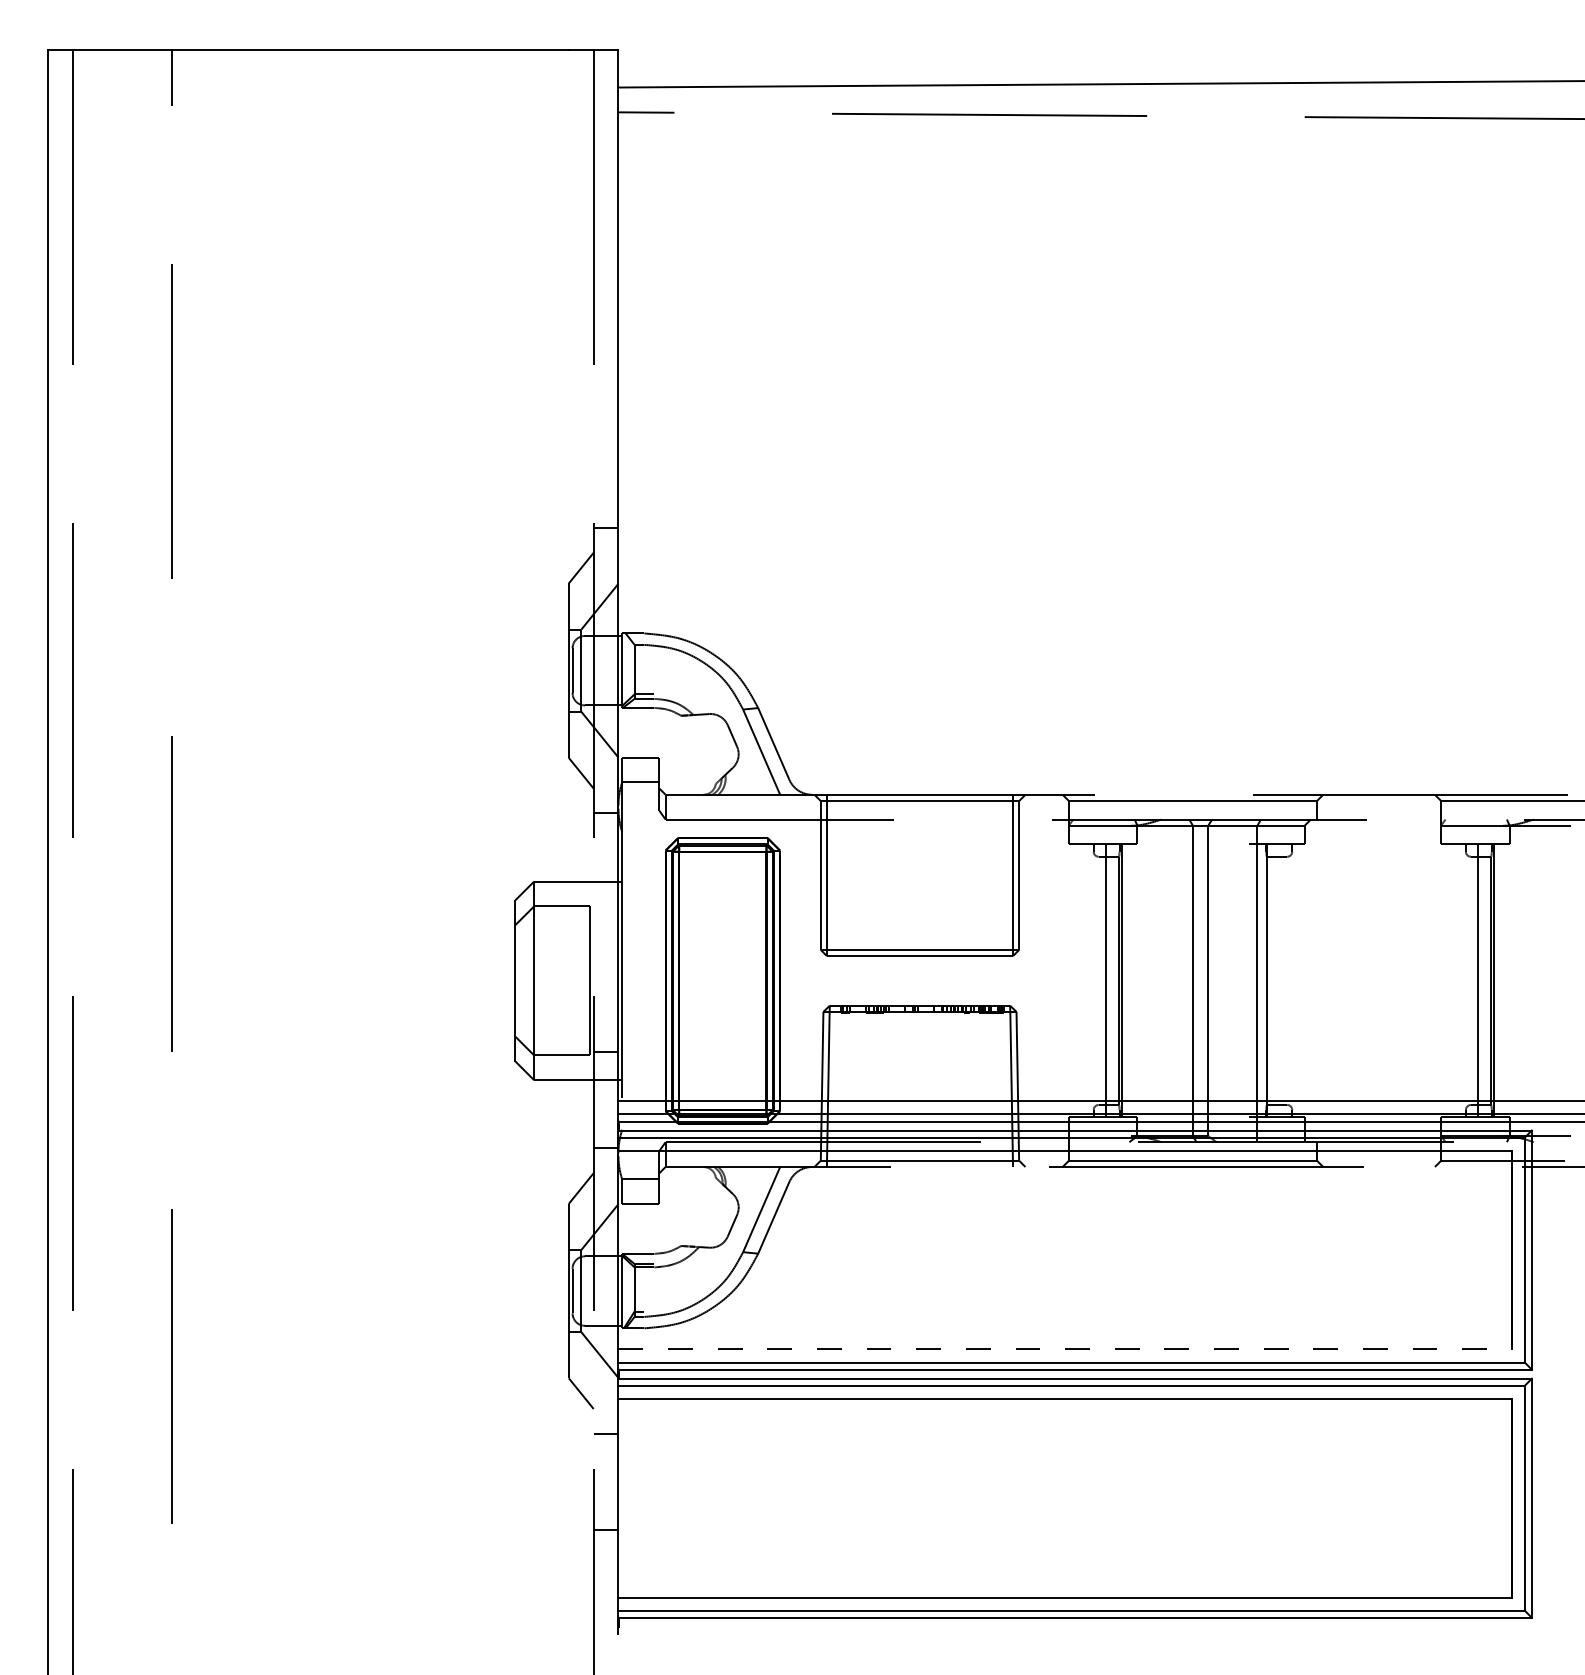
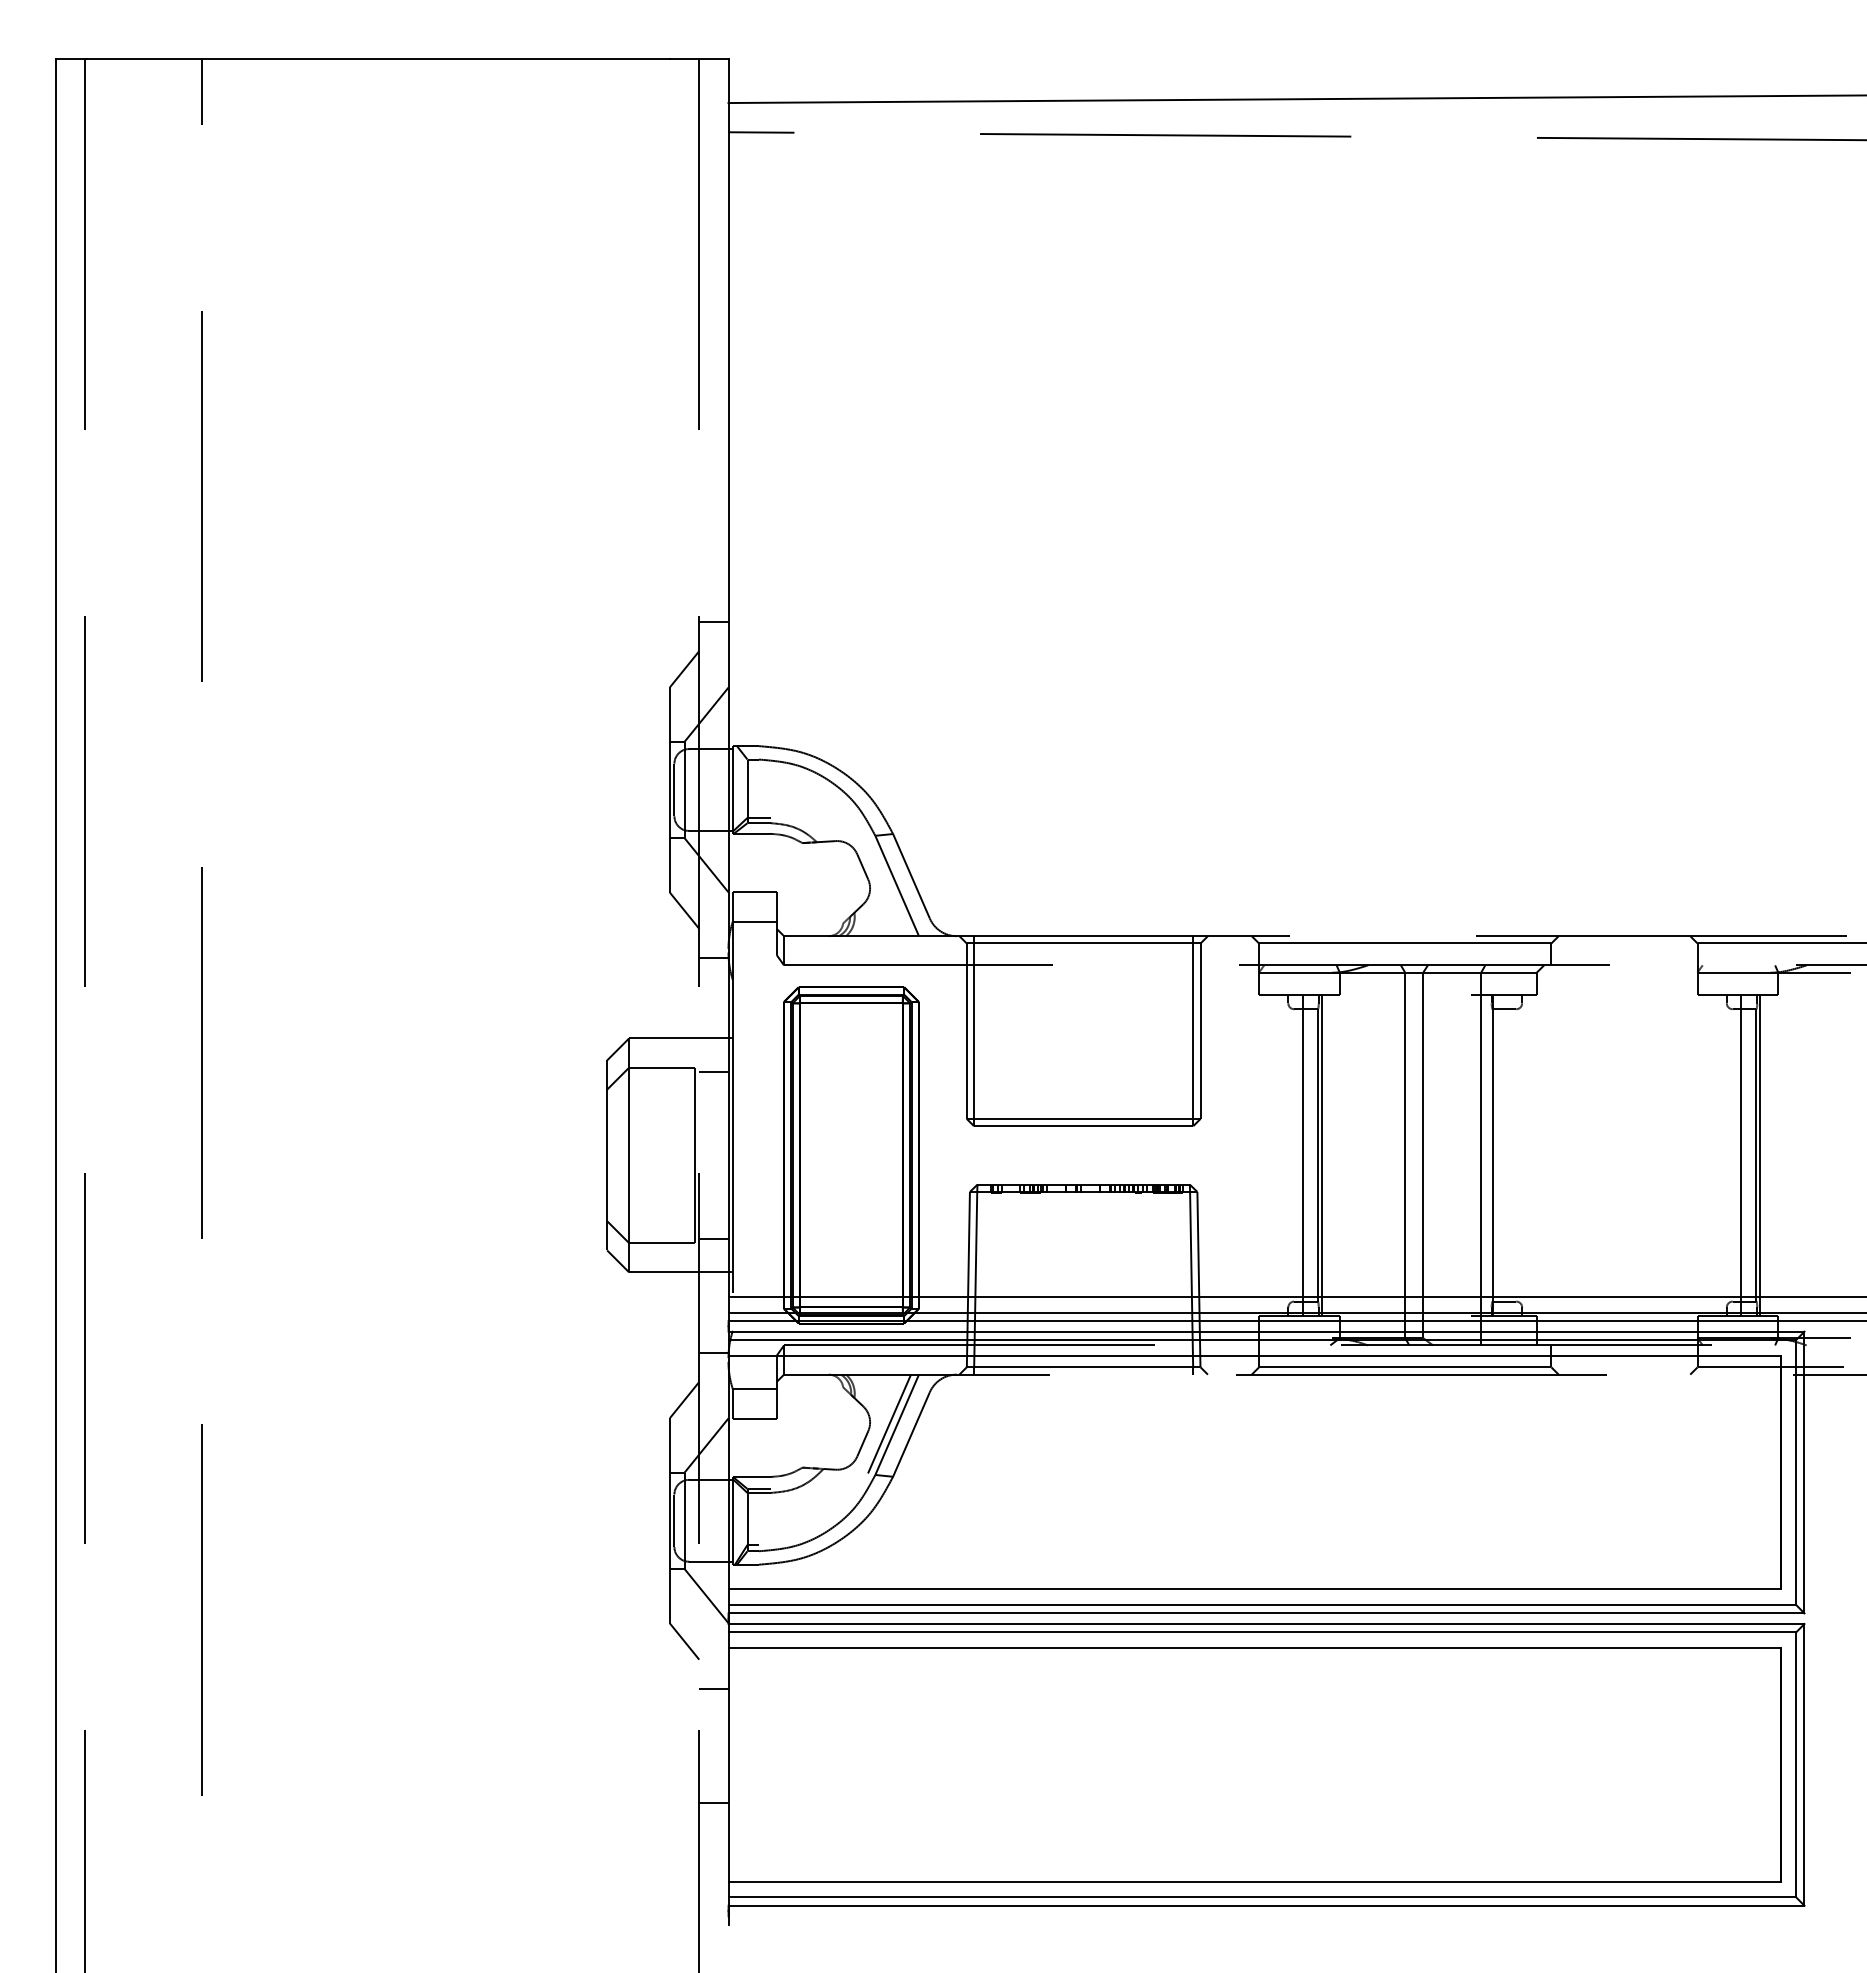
line: (605, 909) -> (713, 1071), added
line: (755, 1208) -> (889, 1423), added
line: (1065, 1349) -> (1255, 1589), dashed -> solid

